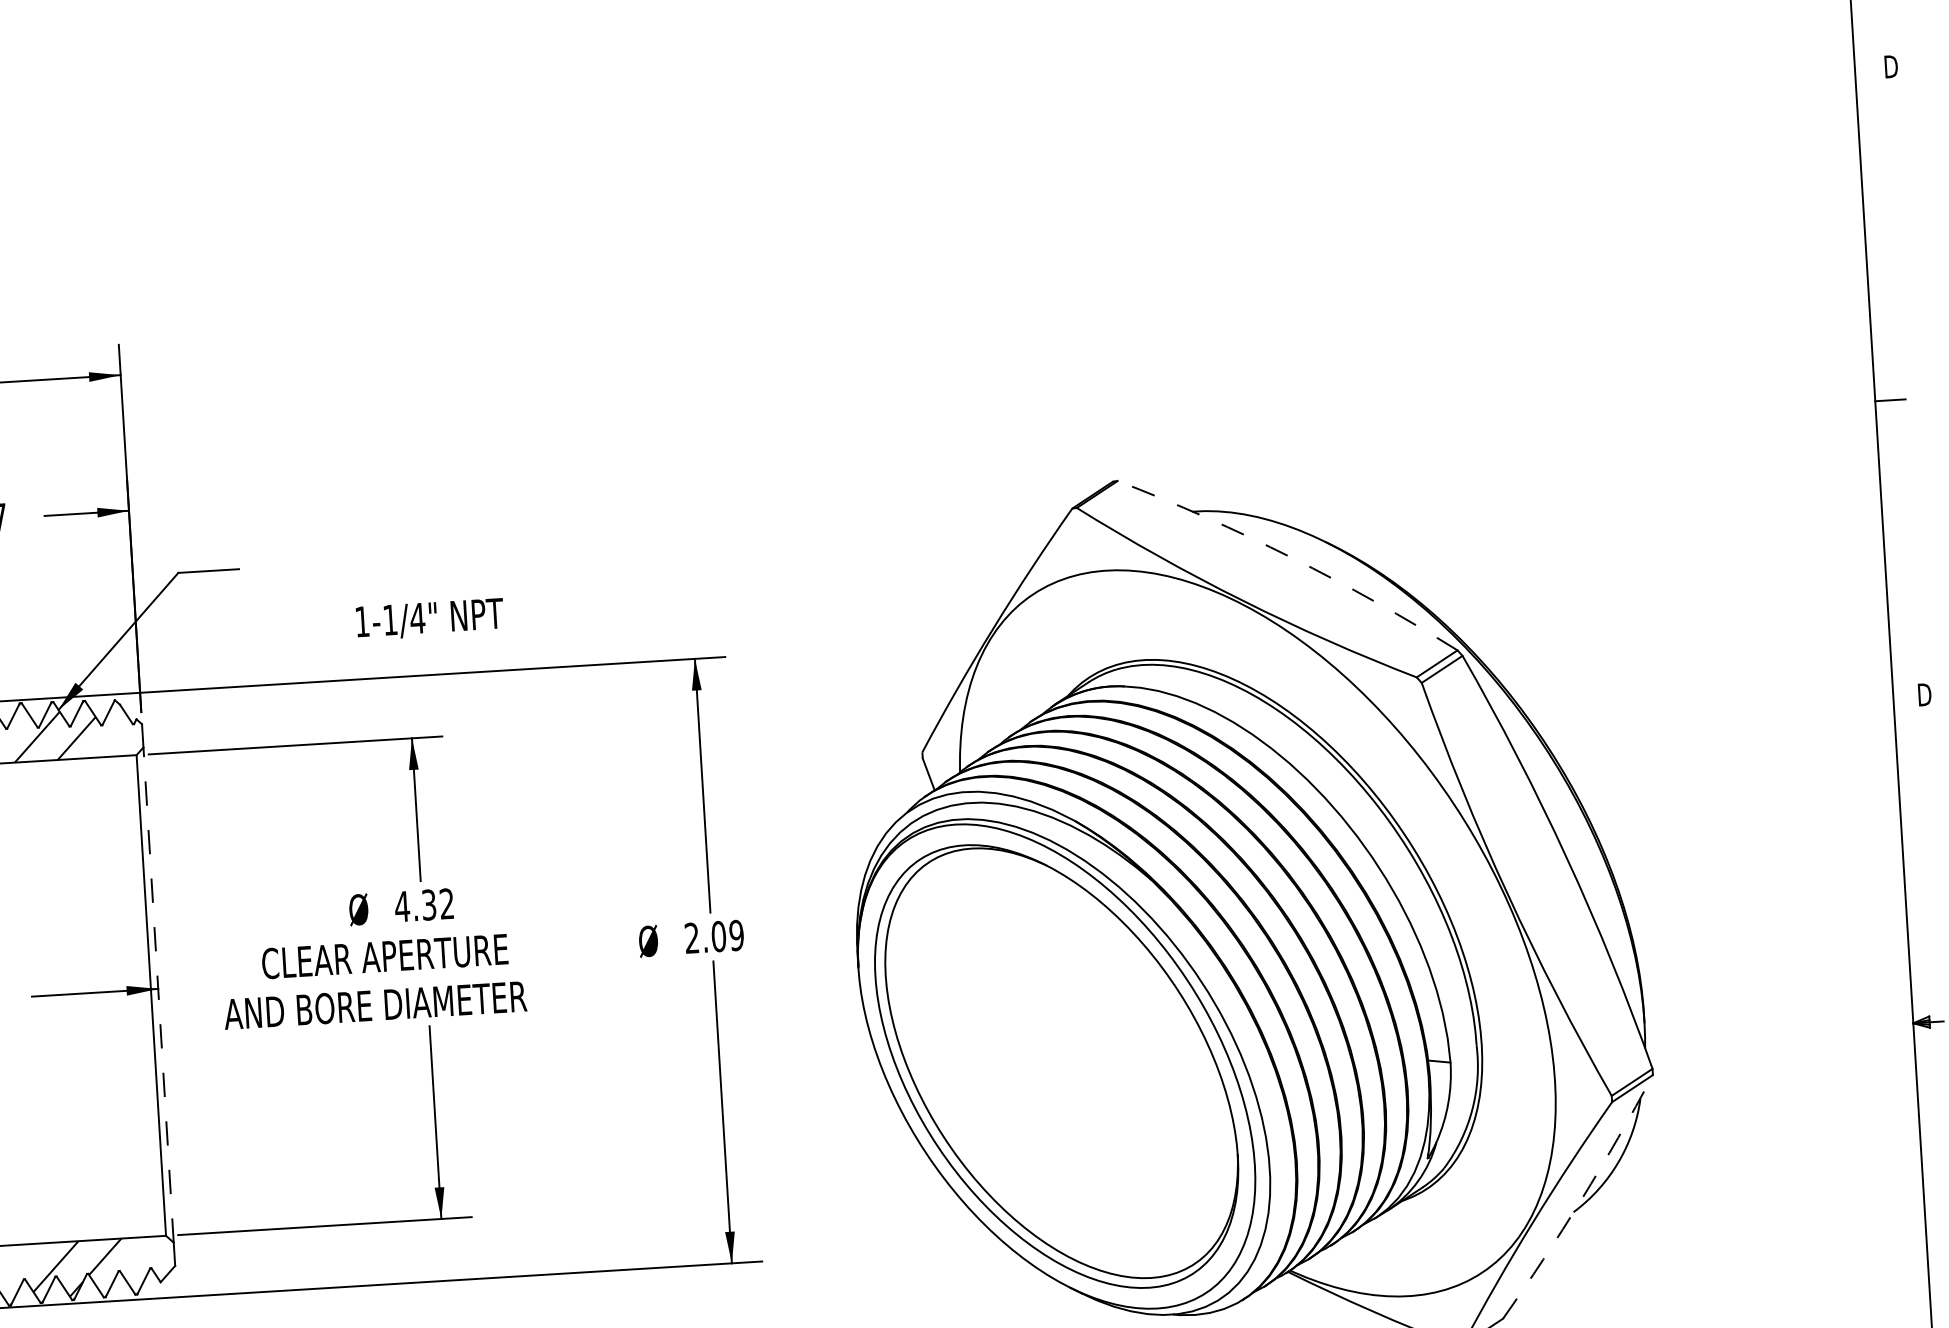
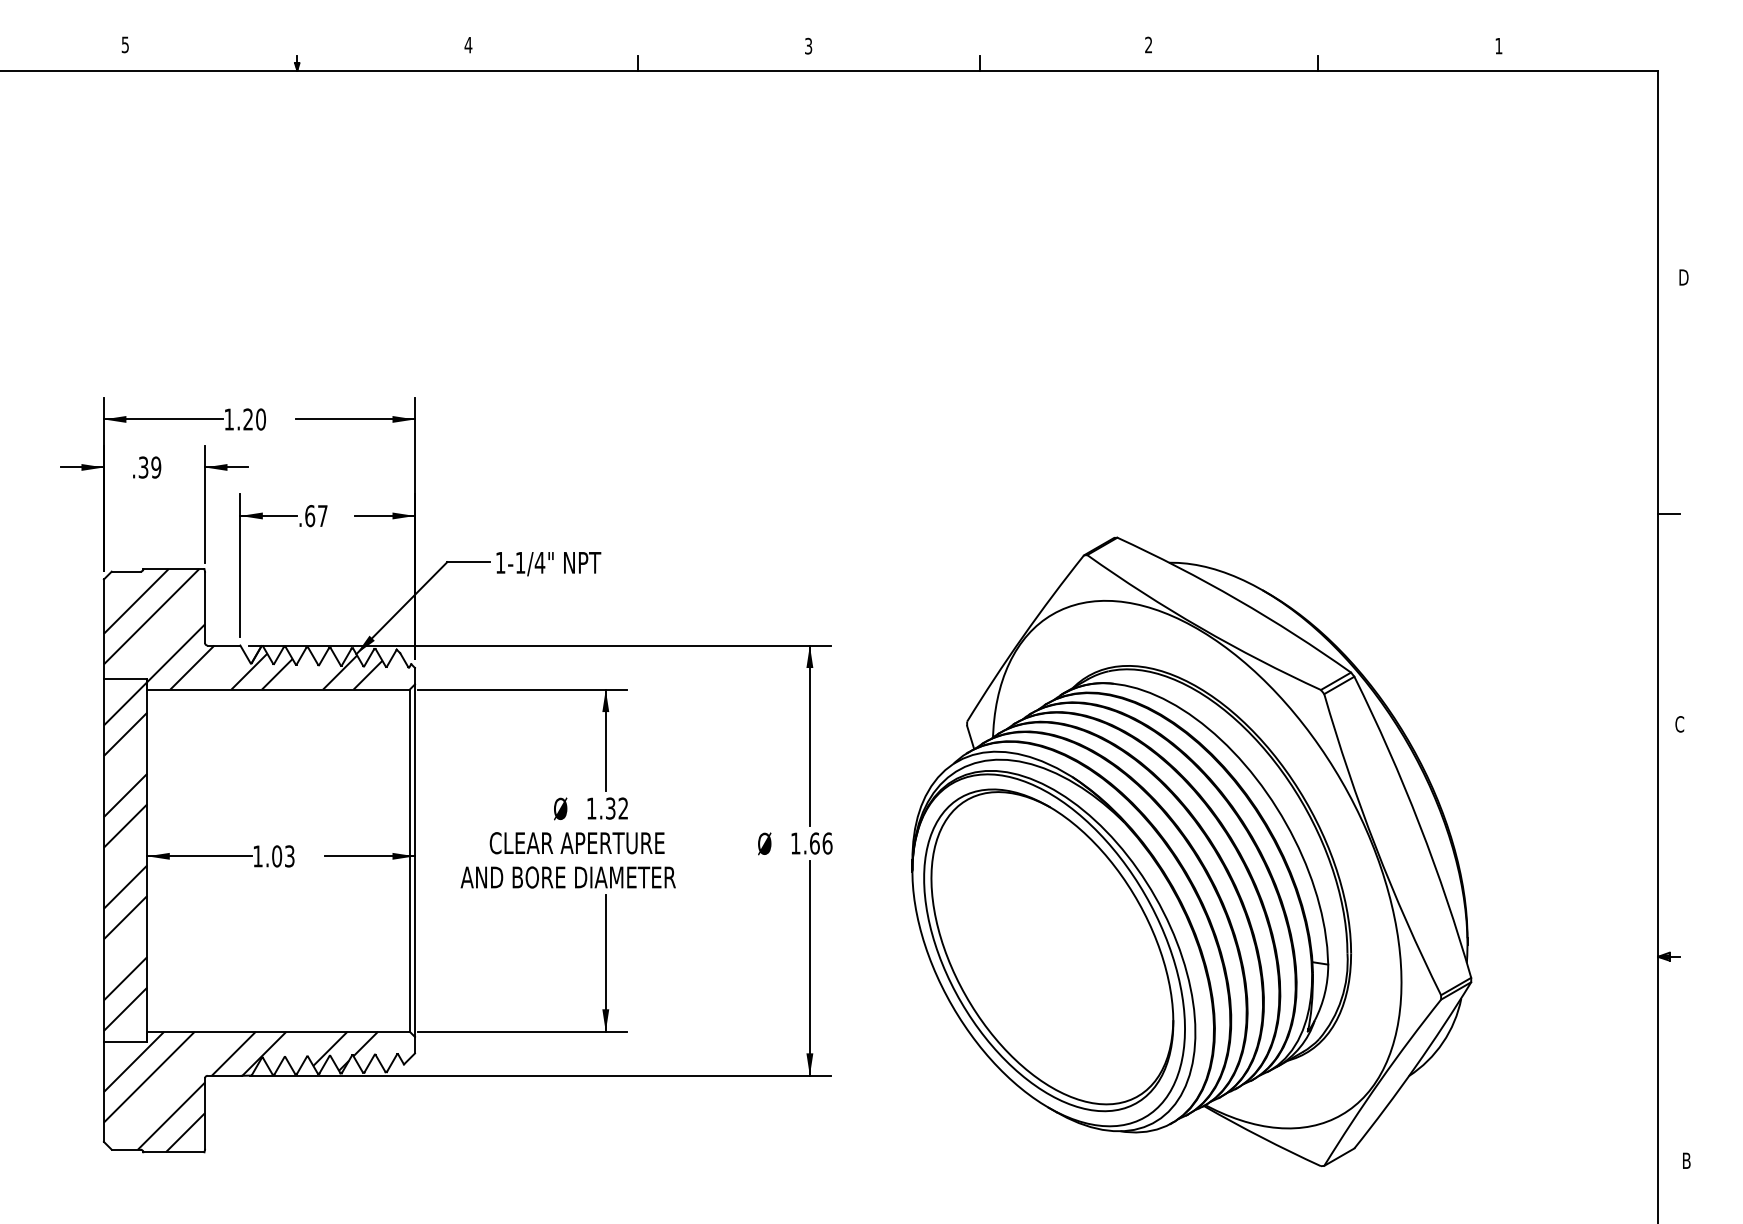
arc: (1291, 557) -> (1237, 599), dashed -> solid
text: (429, 620) -> (548, 564), moved
text: (1924, 694) -> (1680, 724), D -> C
text: (402, 906) -> (591, 808), 4.32 -> 1.32
text: (714, 936) -> (811, 843), 2.09 -> 1.66
line: (157, 994) -> (414, 860), dashed -> solid
arc: (1581, 1199) -> (1415, 1067), dashed -> solid

